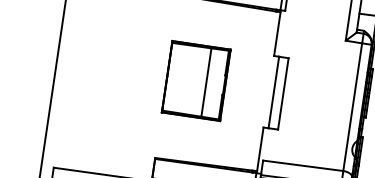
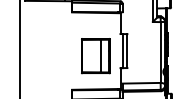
part: (195, 81) -> (95, 56), moved

